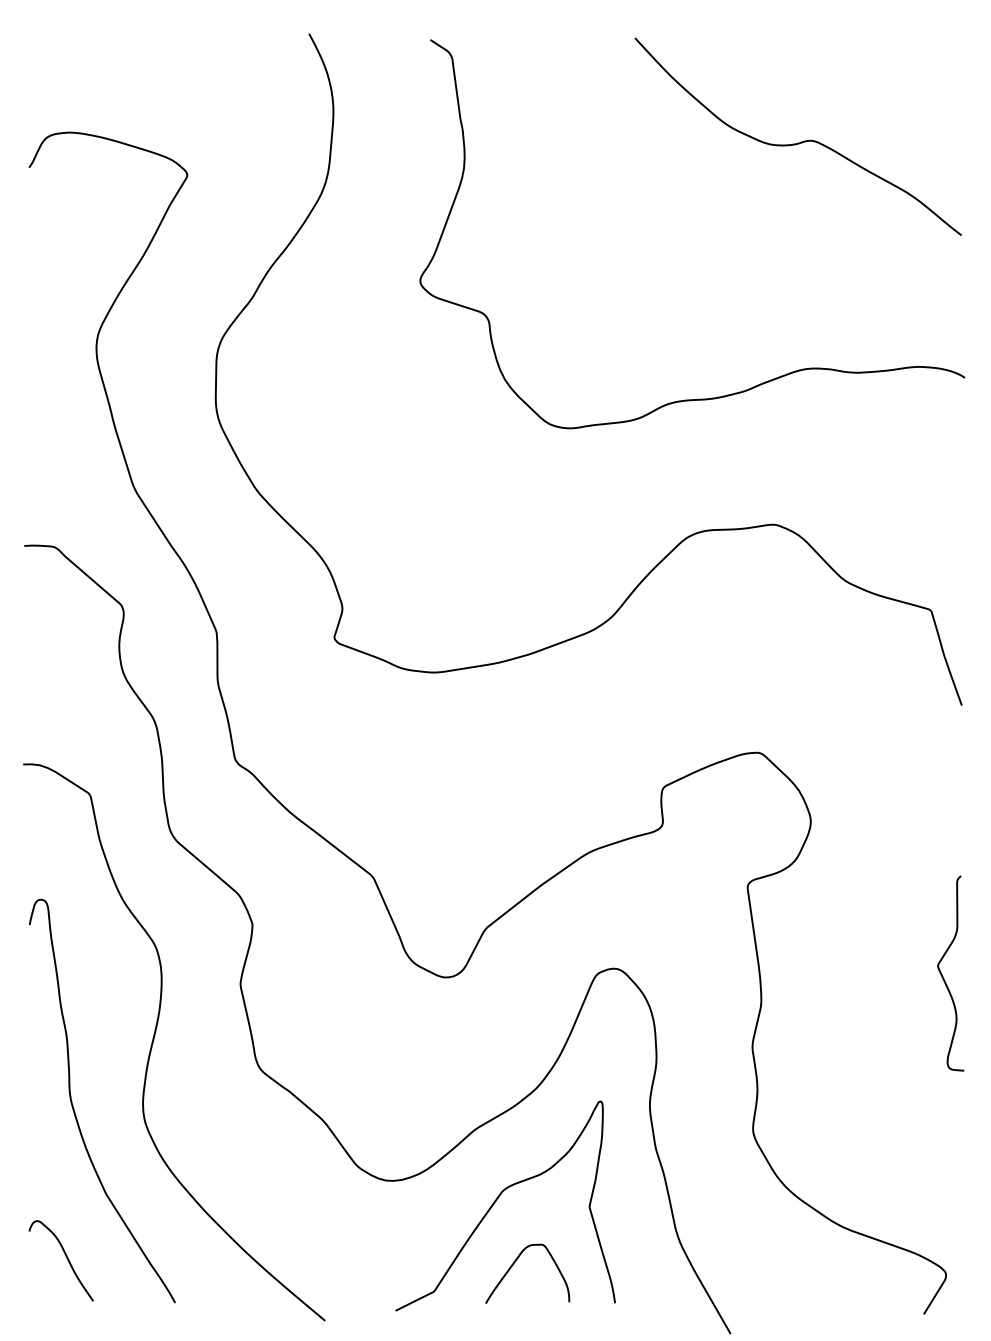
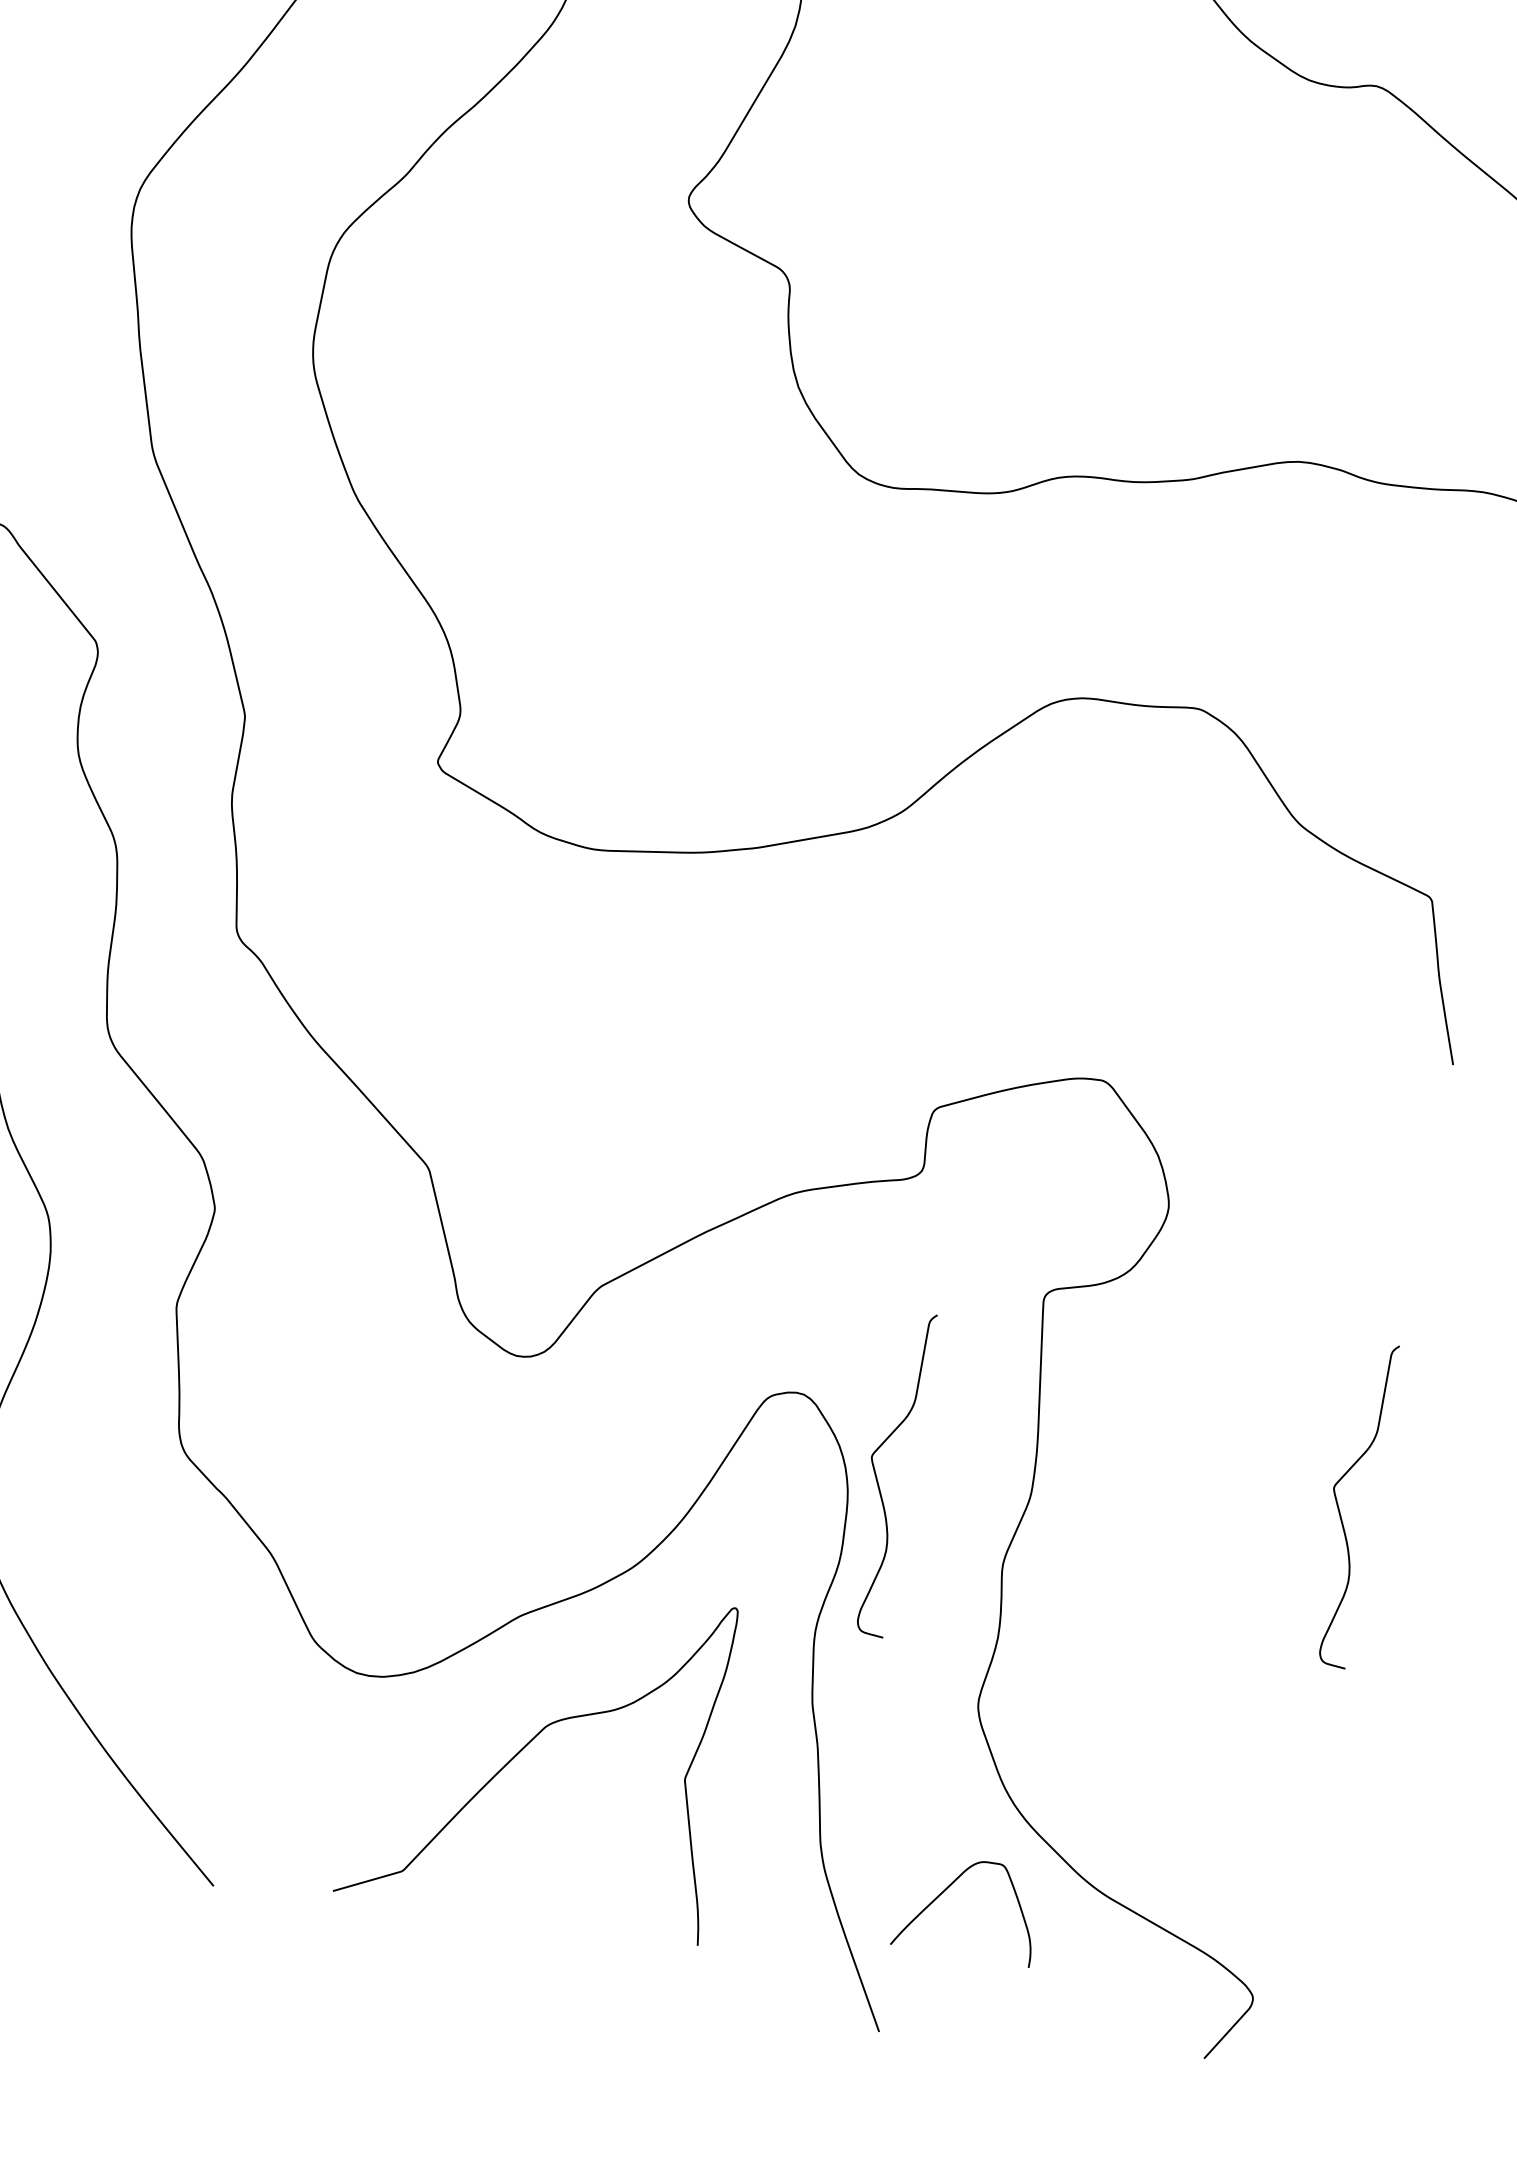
curve: (669, 1008) -> (877, 1475), added
curve: (514, 1264) -> (949, 1888), moved

